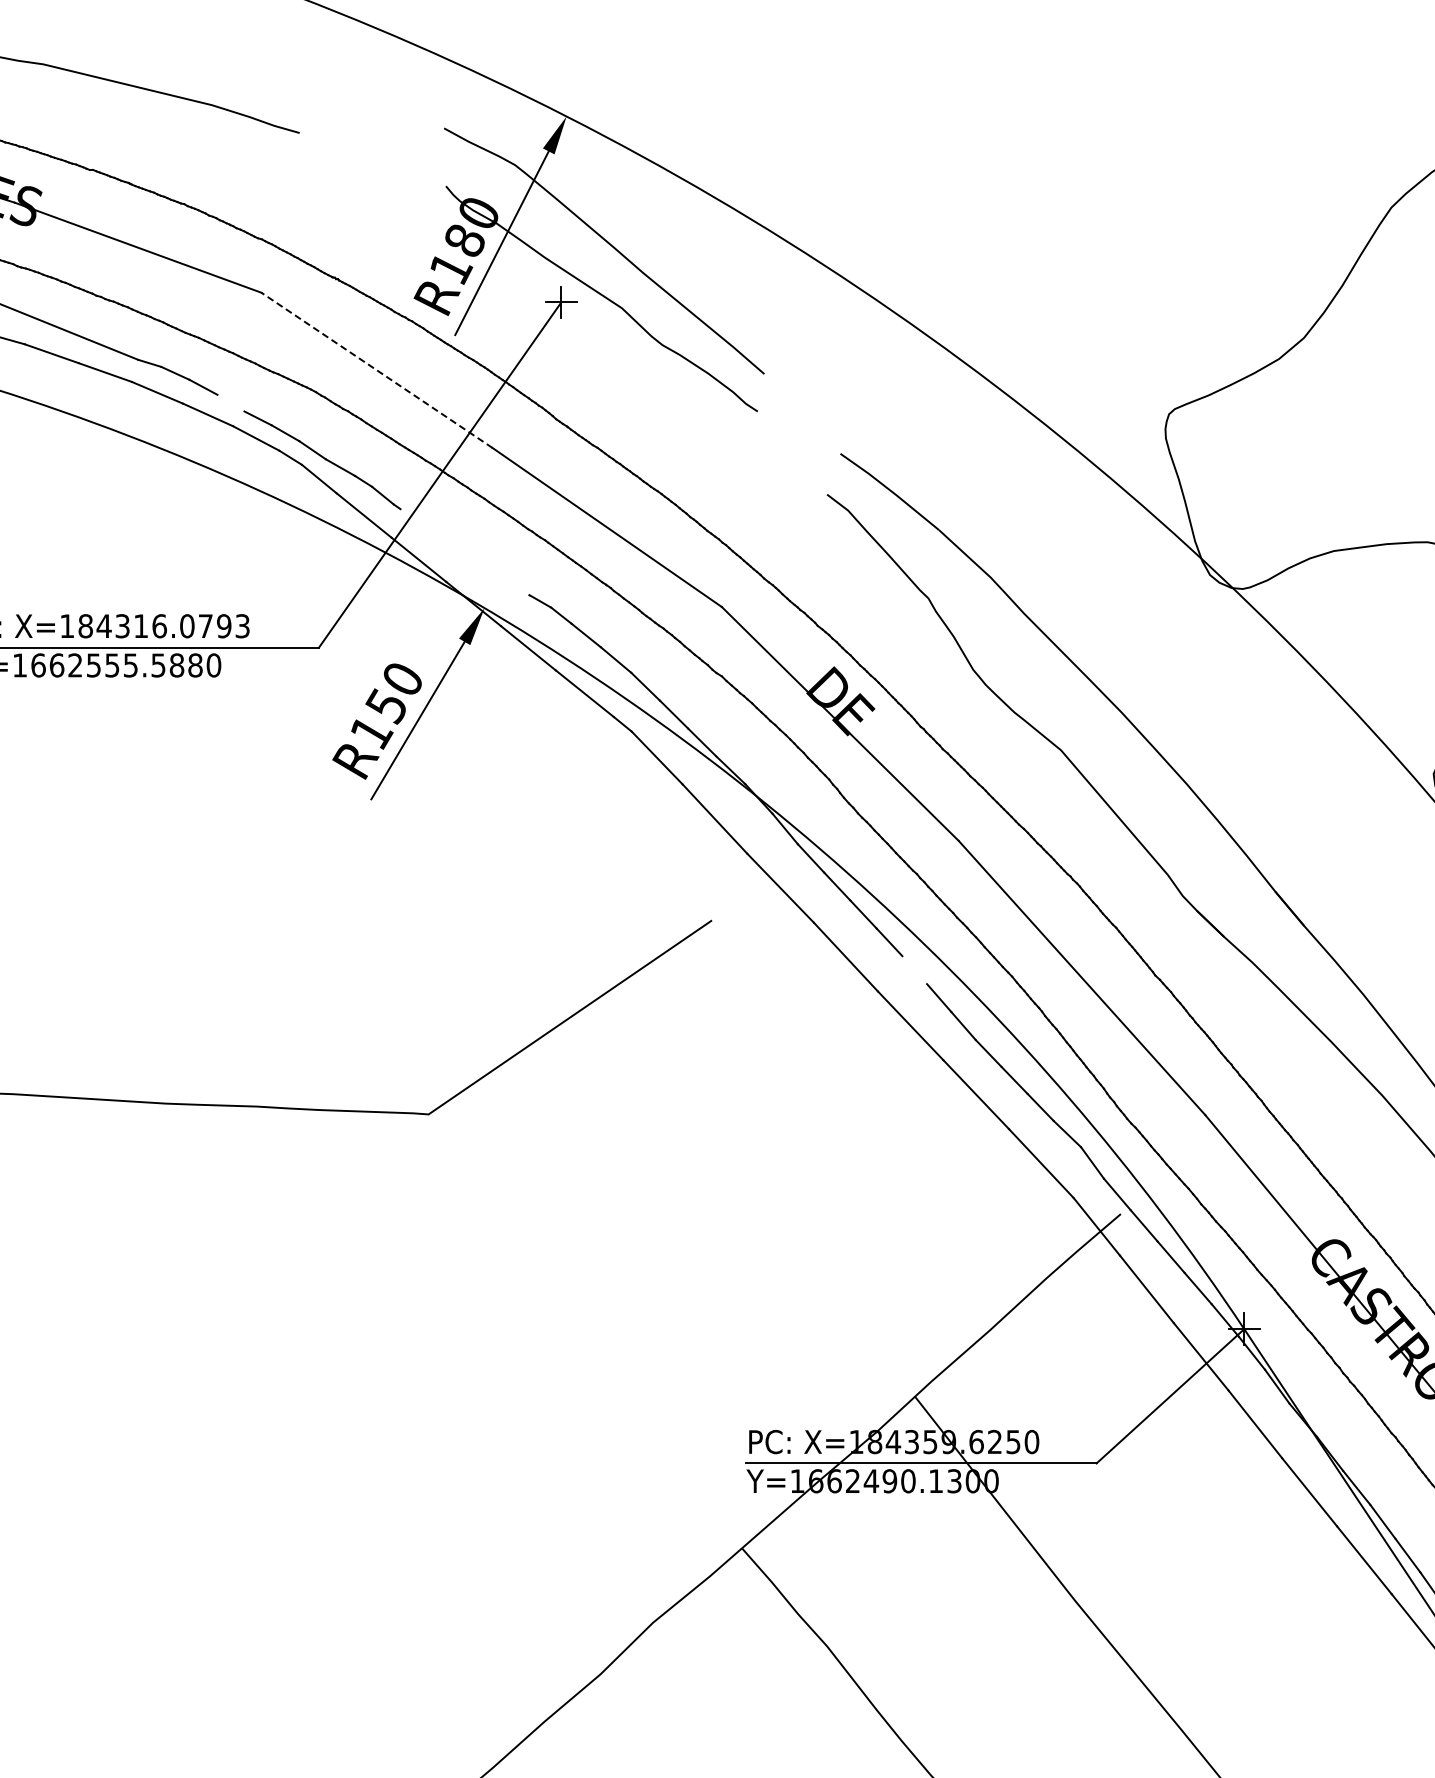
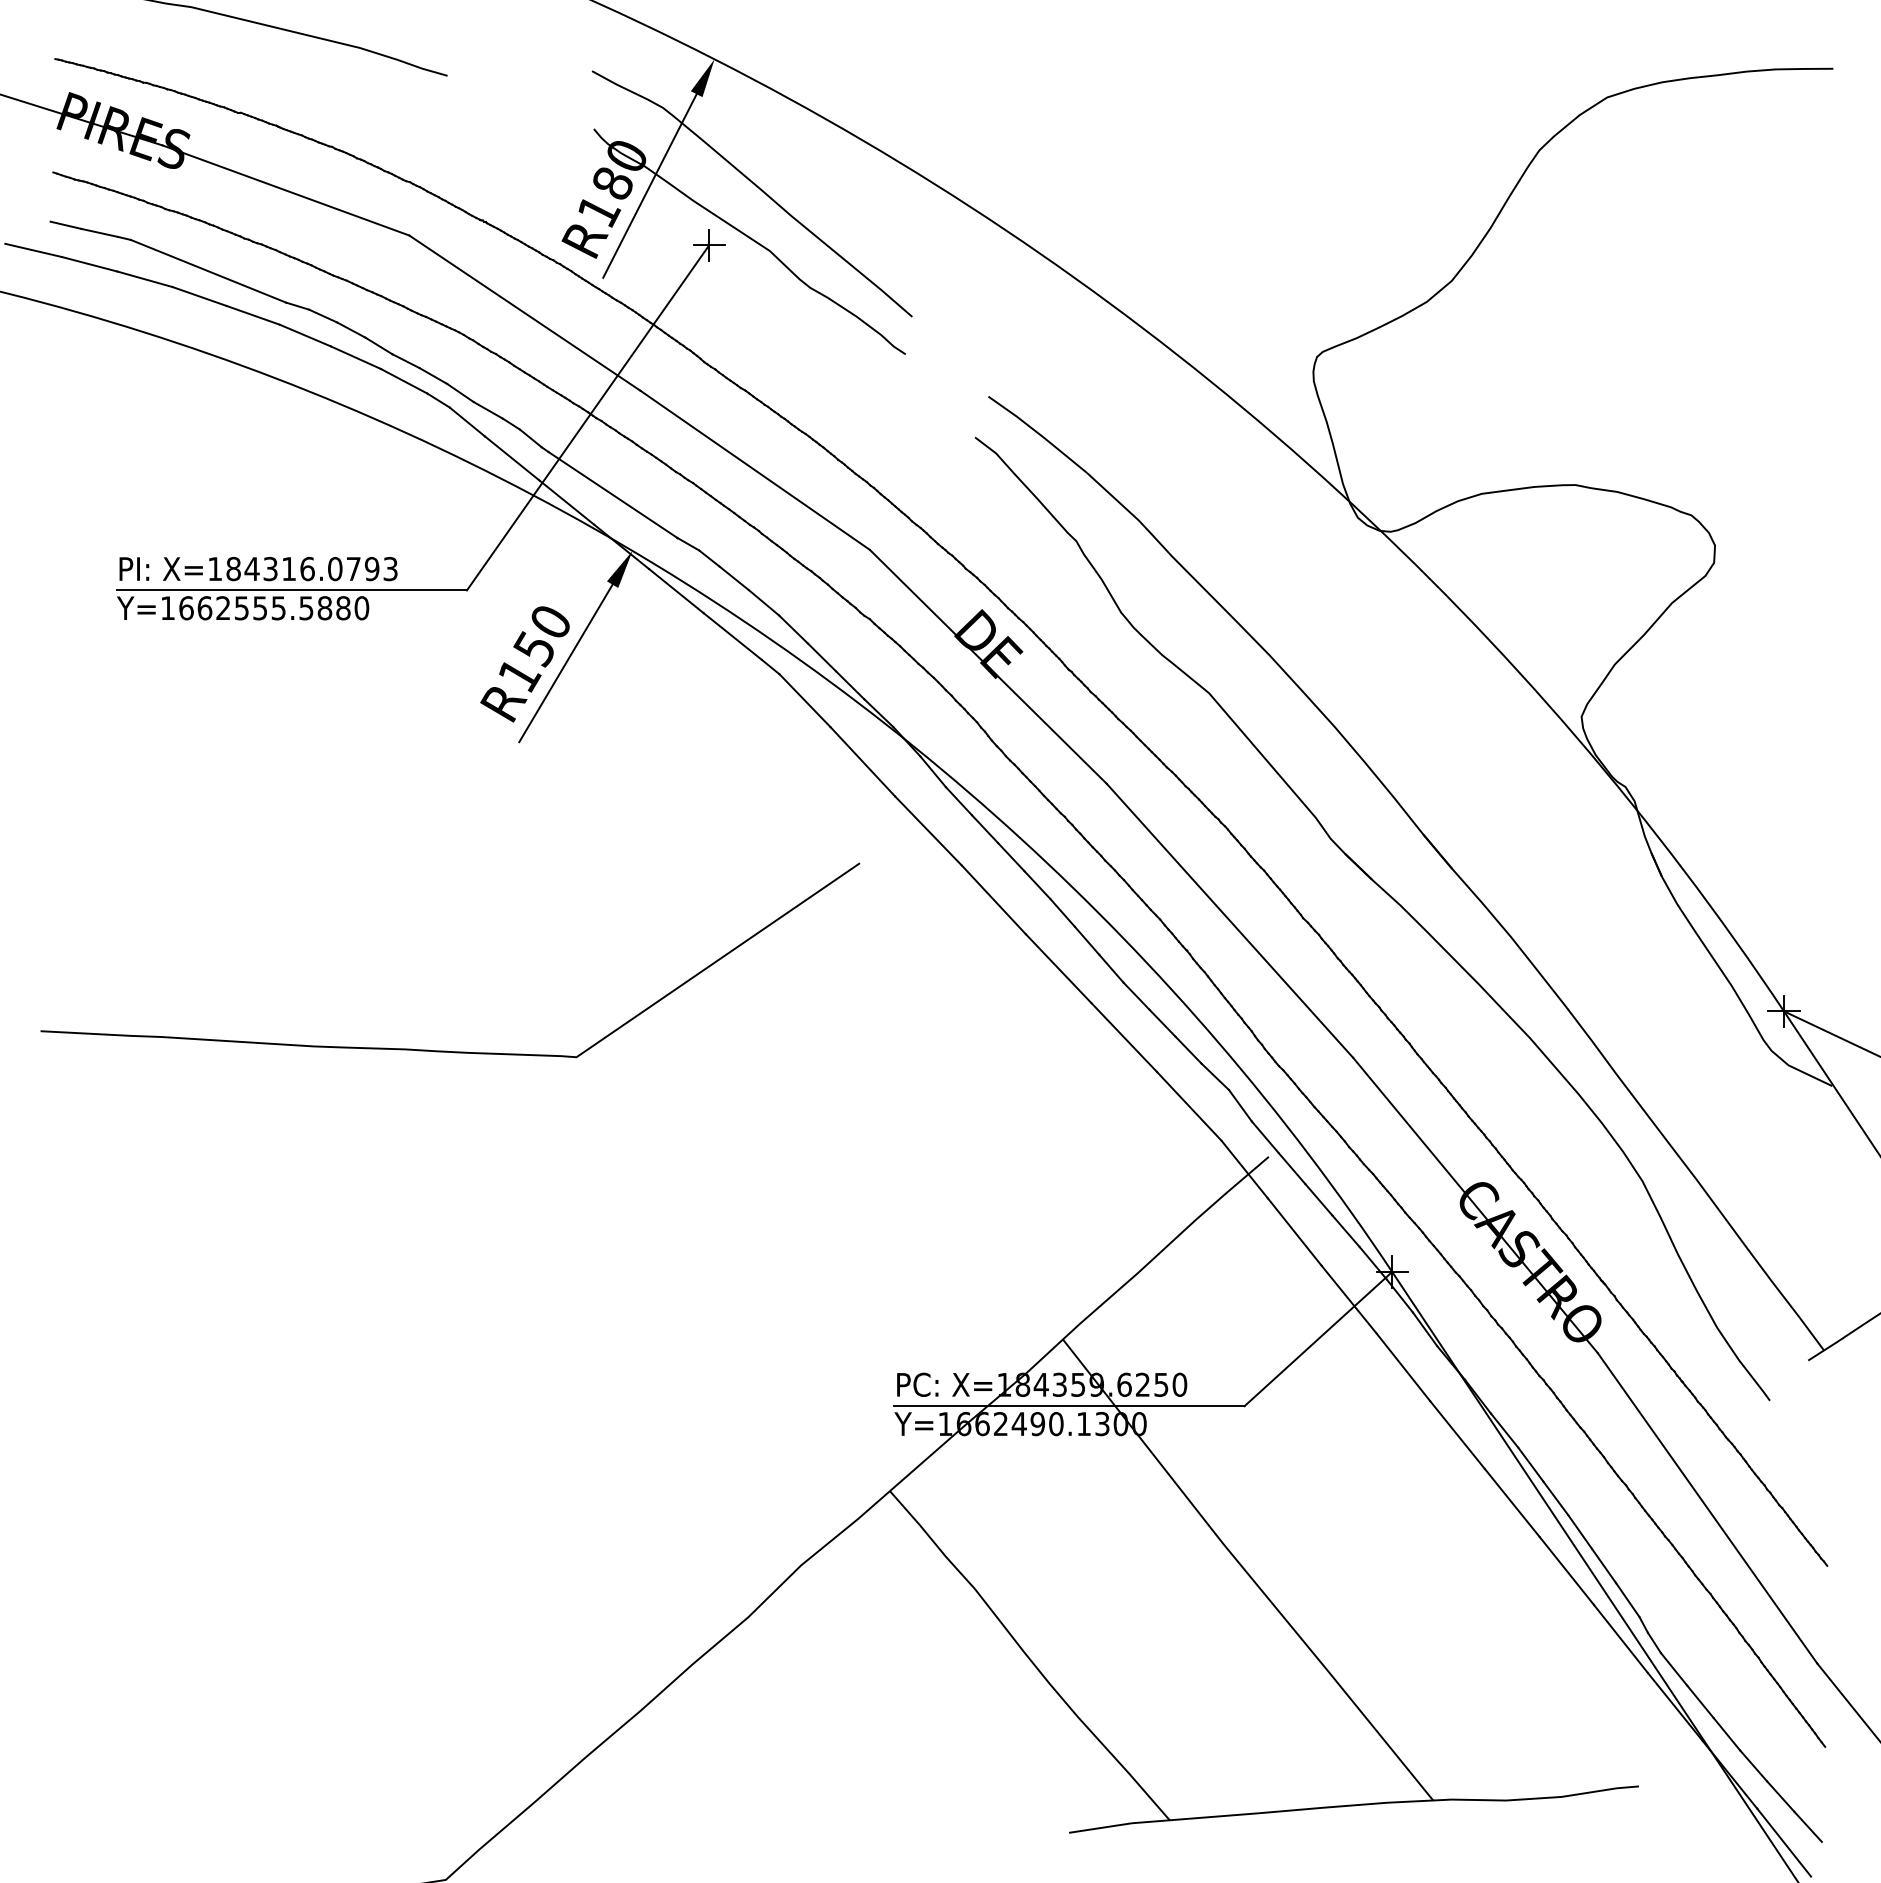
line: (376, 369) -> (524, 312), dashed -> solid
line: (230, 402) -> (378, 345), added
line: (464, 551) -> (612, 494), added
line: (914, 969) -> (1062, 912), added

